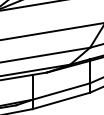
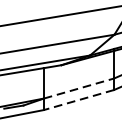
line: (61, 91) -> (79, 88), solid -> dashed
line: (61, 100) -> (79, 99), solid -> dashed

